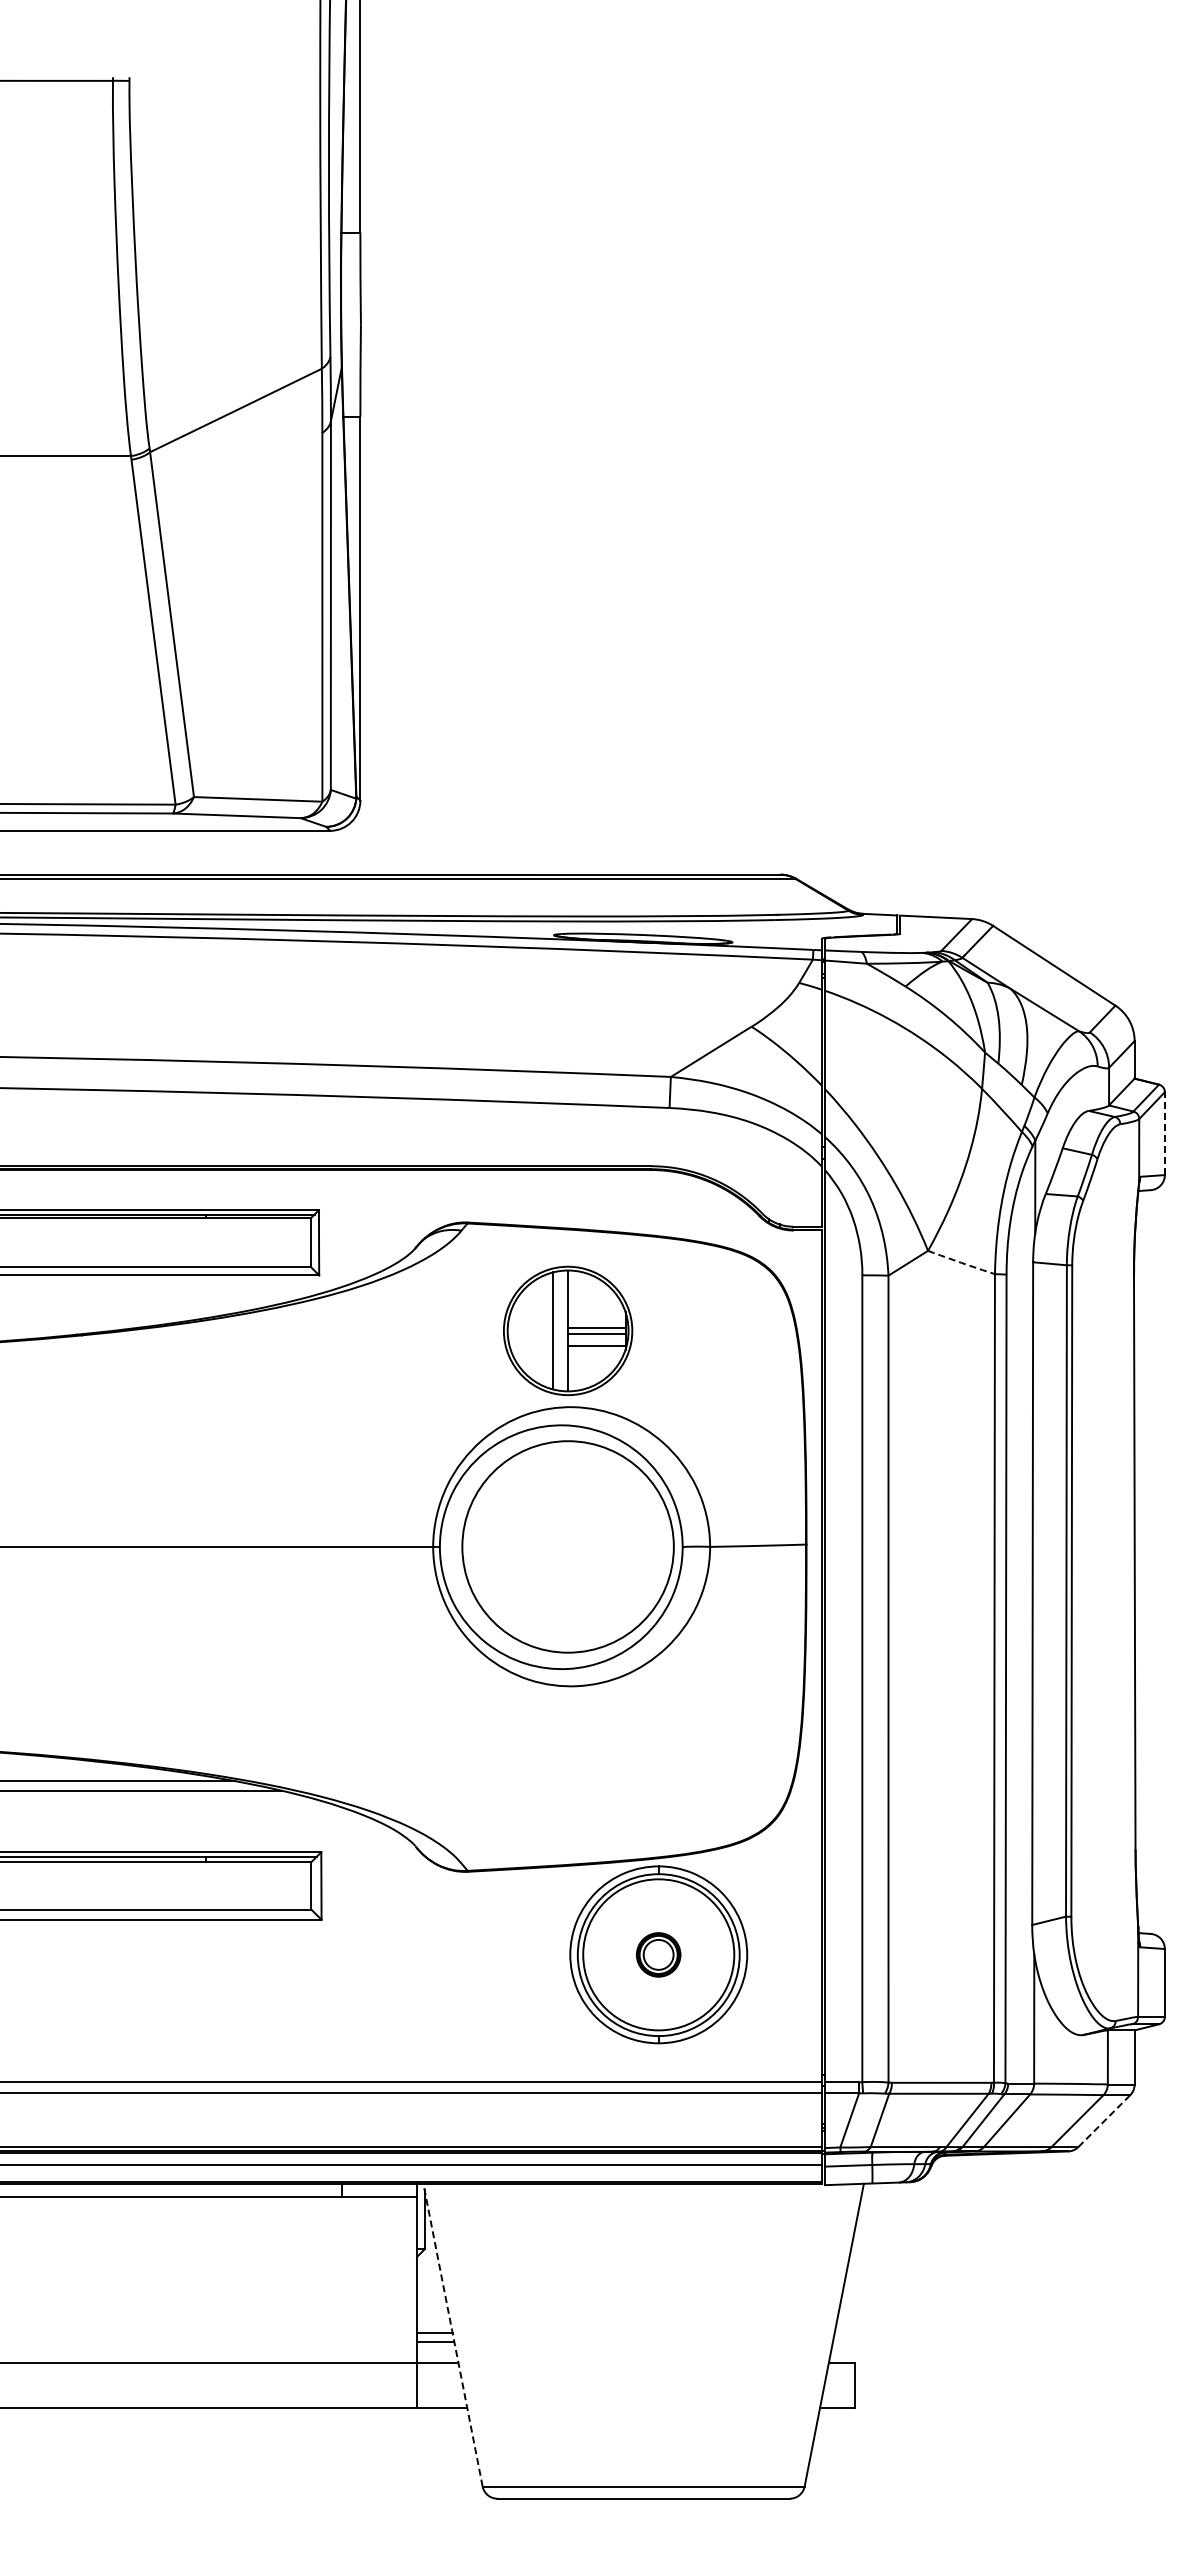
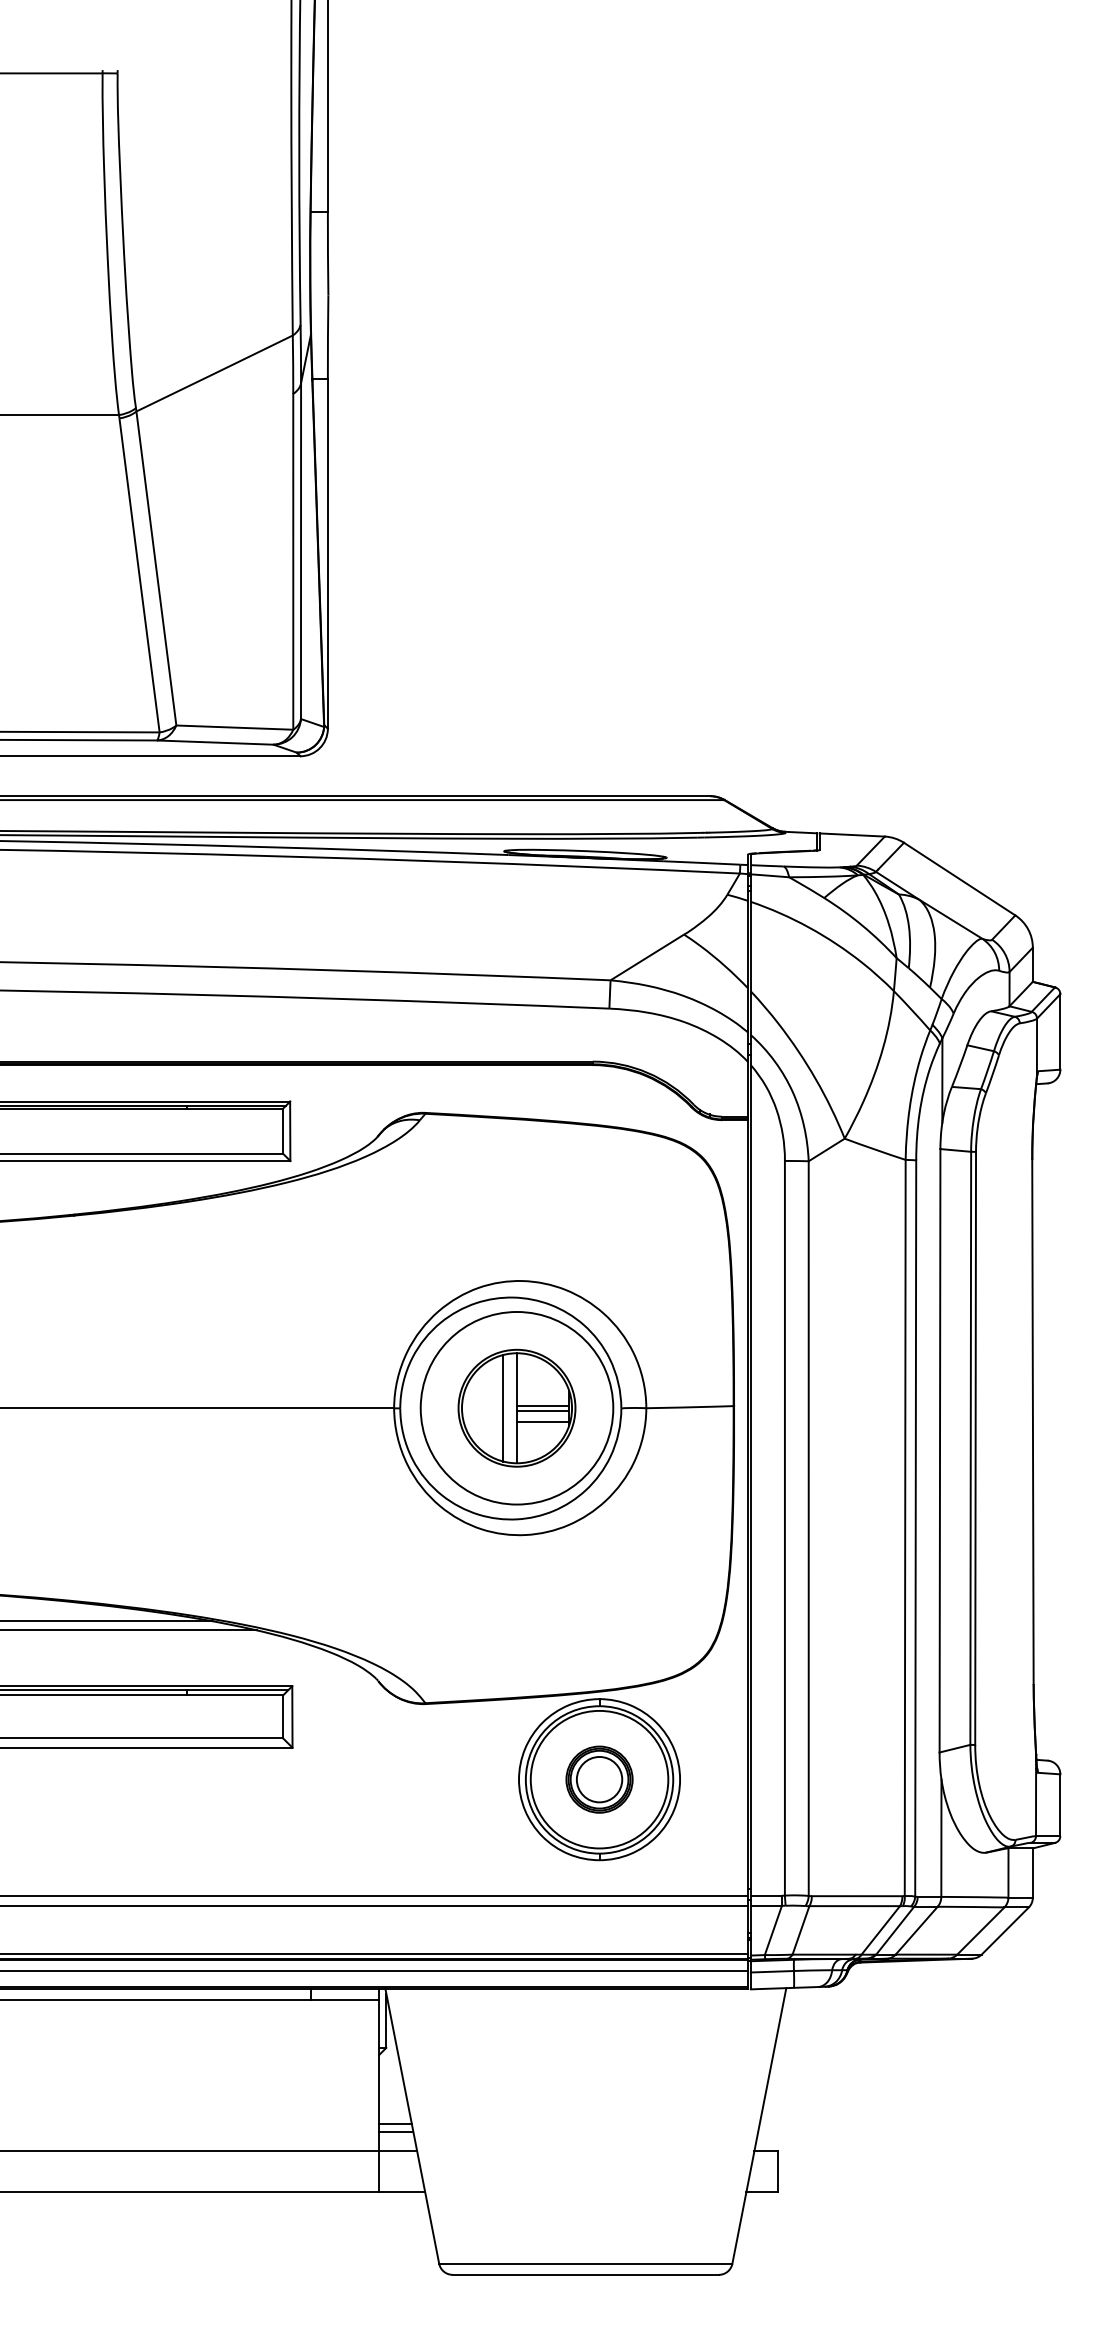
line: (1164, 1133) -> (1060, 1031), dashed -> solid
arc: (961, 1262) -> (875, 1149), dashed -> solid
part: (568, 1330) -> (517, 1407), moved
part: (658, 1954) -> (599, 1779), size x1.67
line: (1104, 2121) -> (1005, 1931), dashed -> solid
line: (453, 2335) -> (412, 2126), dashed -> solid

